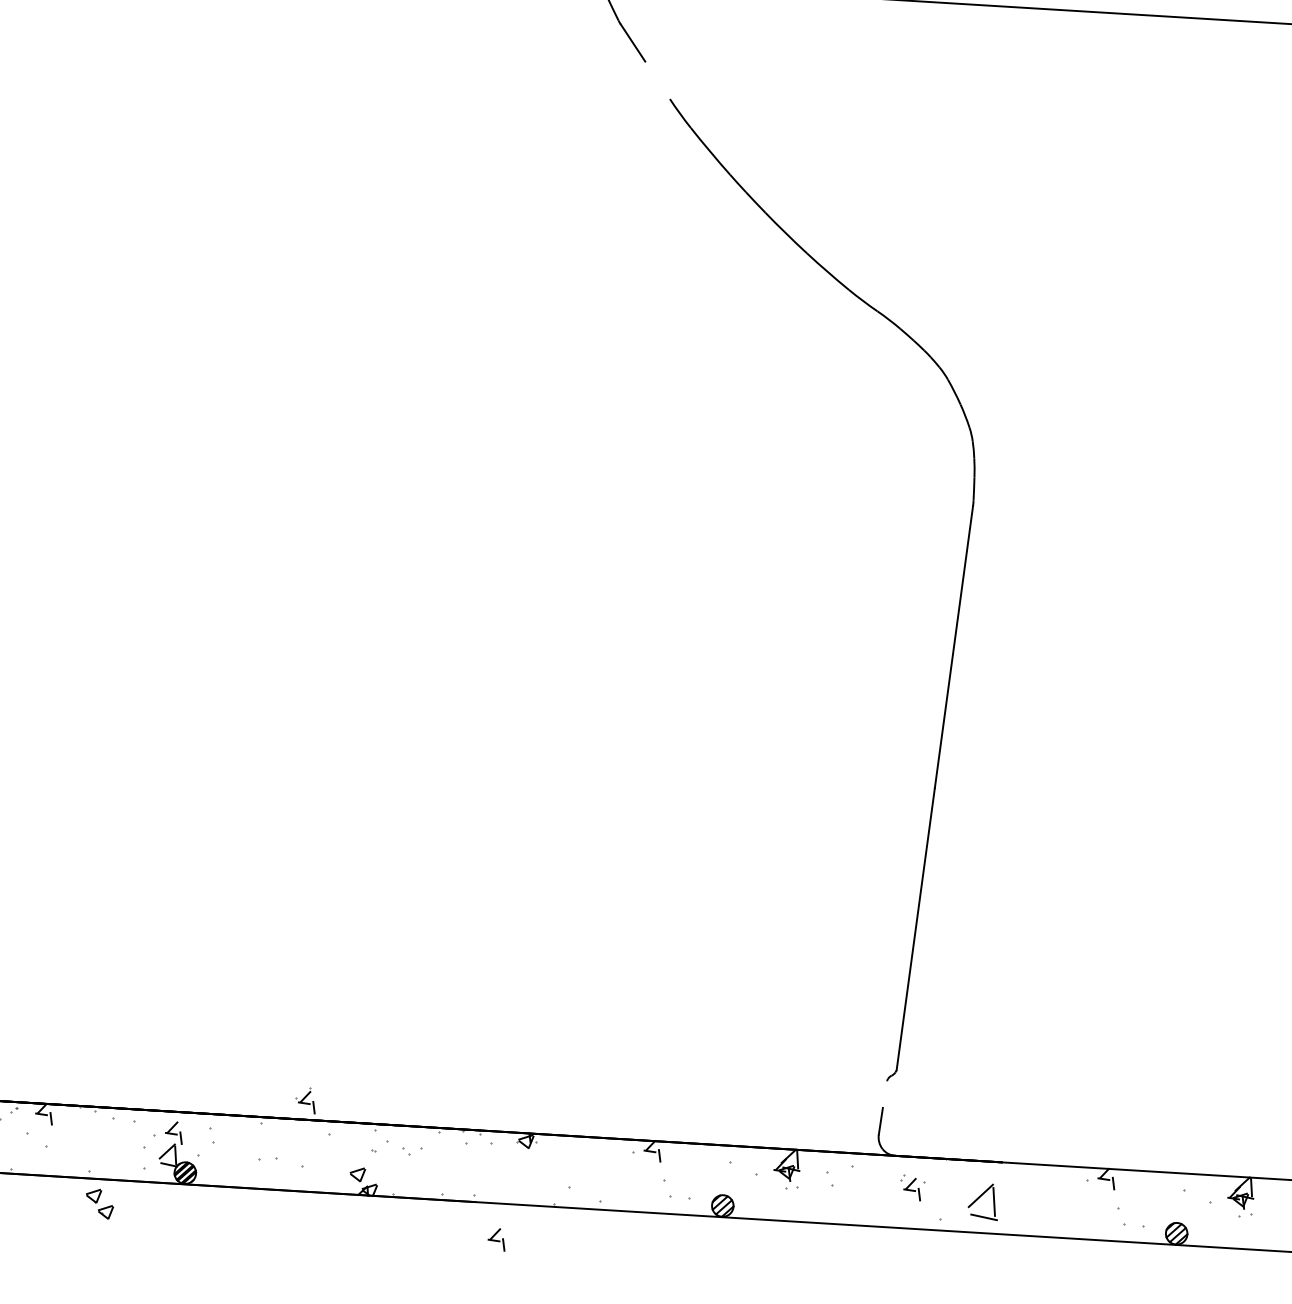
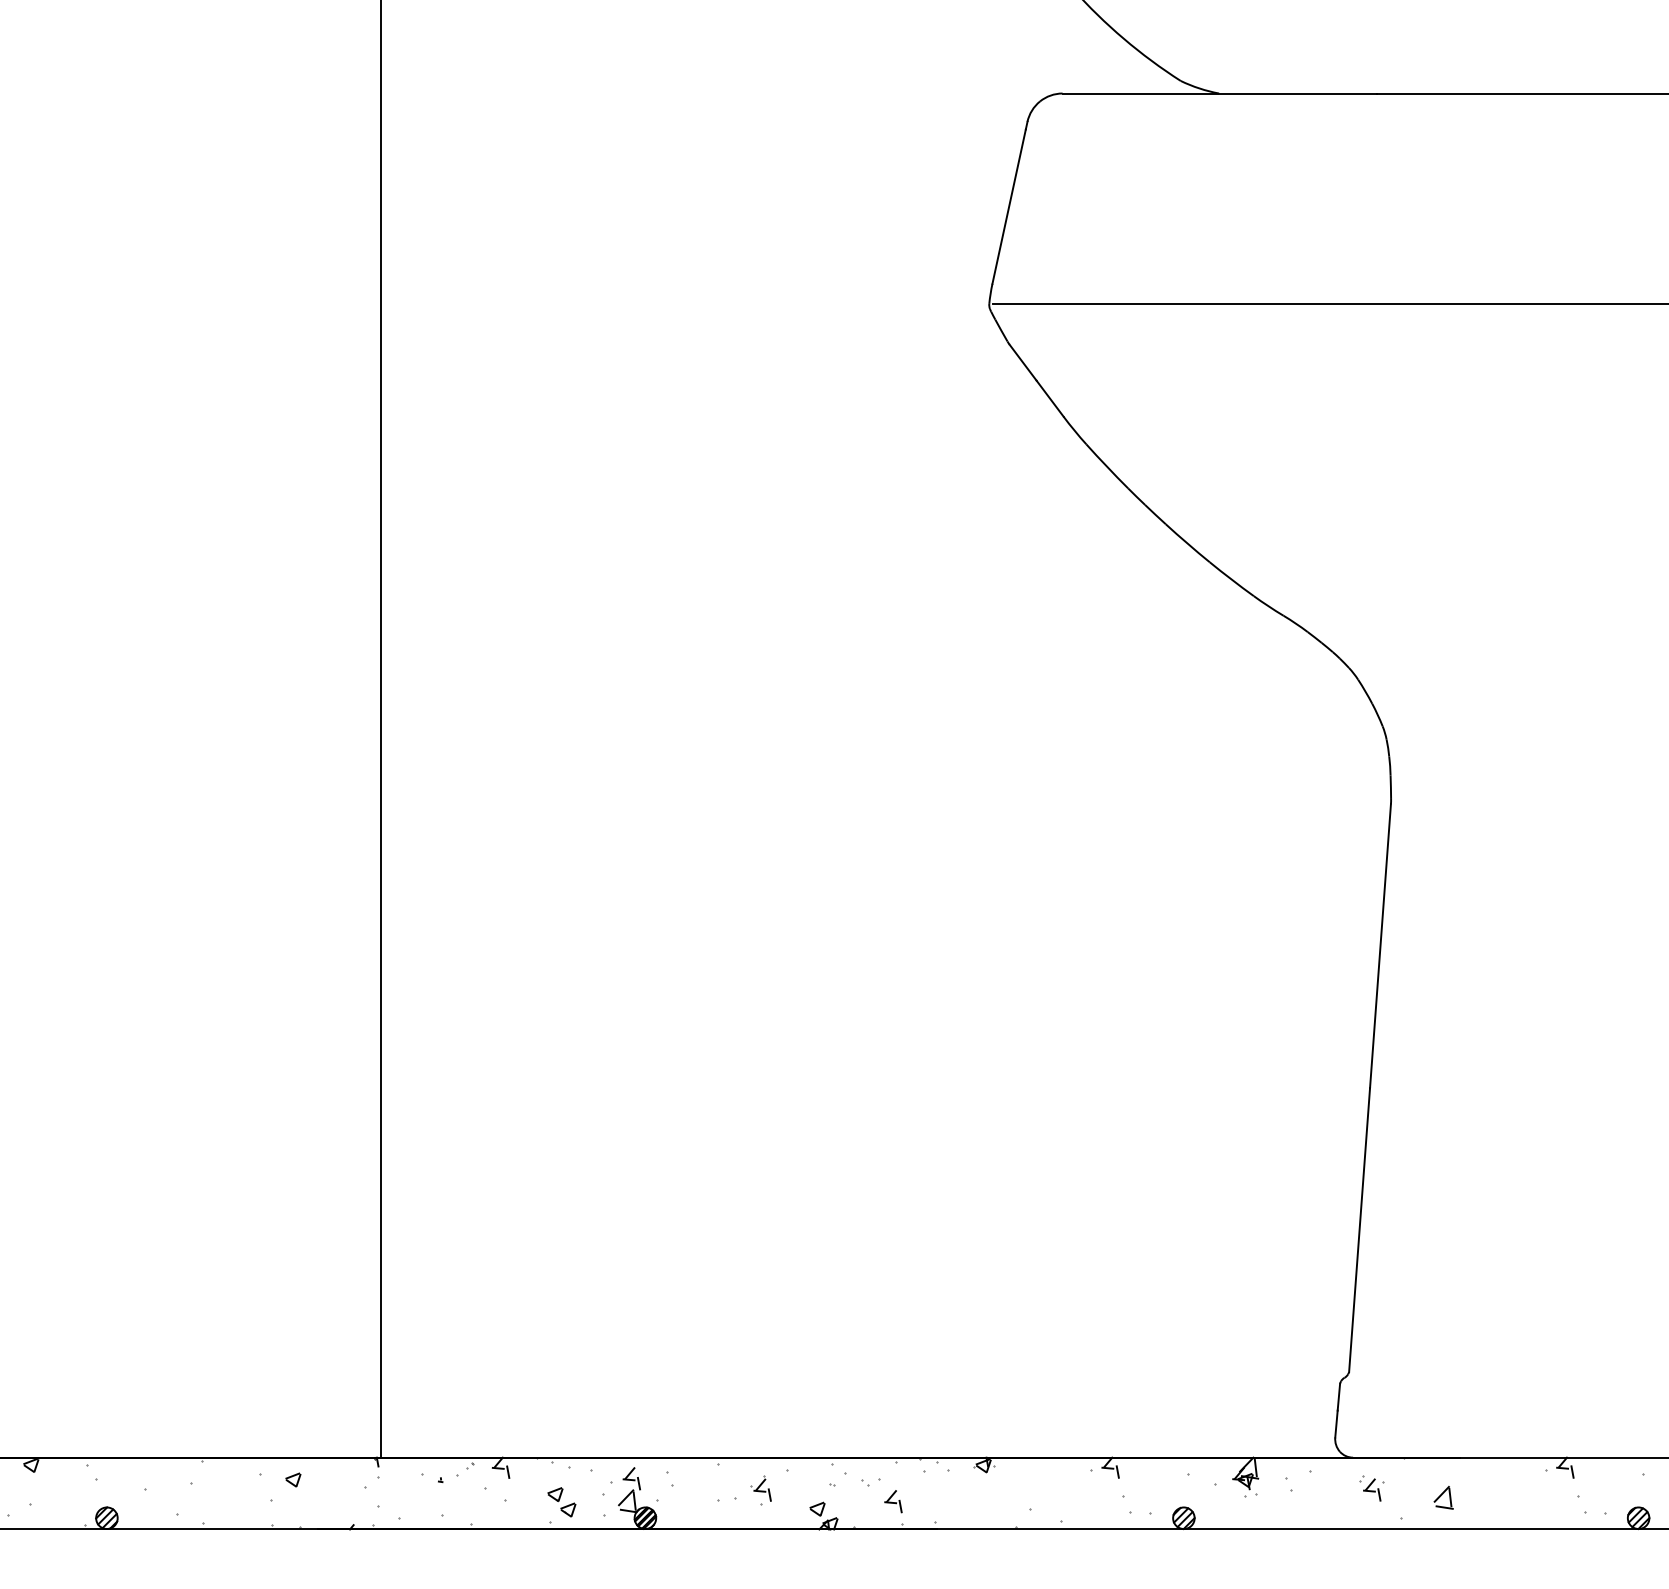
line: (657, 80) -> (1049, 398), added
line: (884, 1093) -> (1338, 1396), added
part: (305, 1100) -> (760, 1488), moved
part: (983, 1201) -> (1443, 1497), size x0.62
part: (99, 1204) -> (561, 1502), moved
part: (496, 1239) -> (893, 1501), moved

